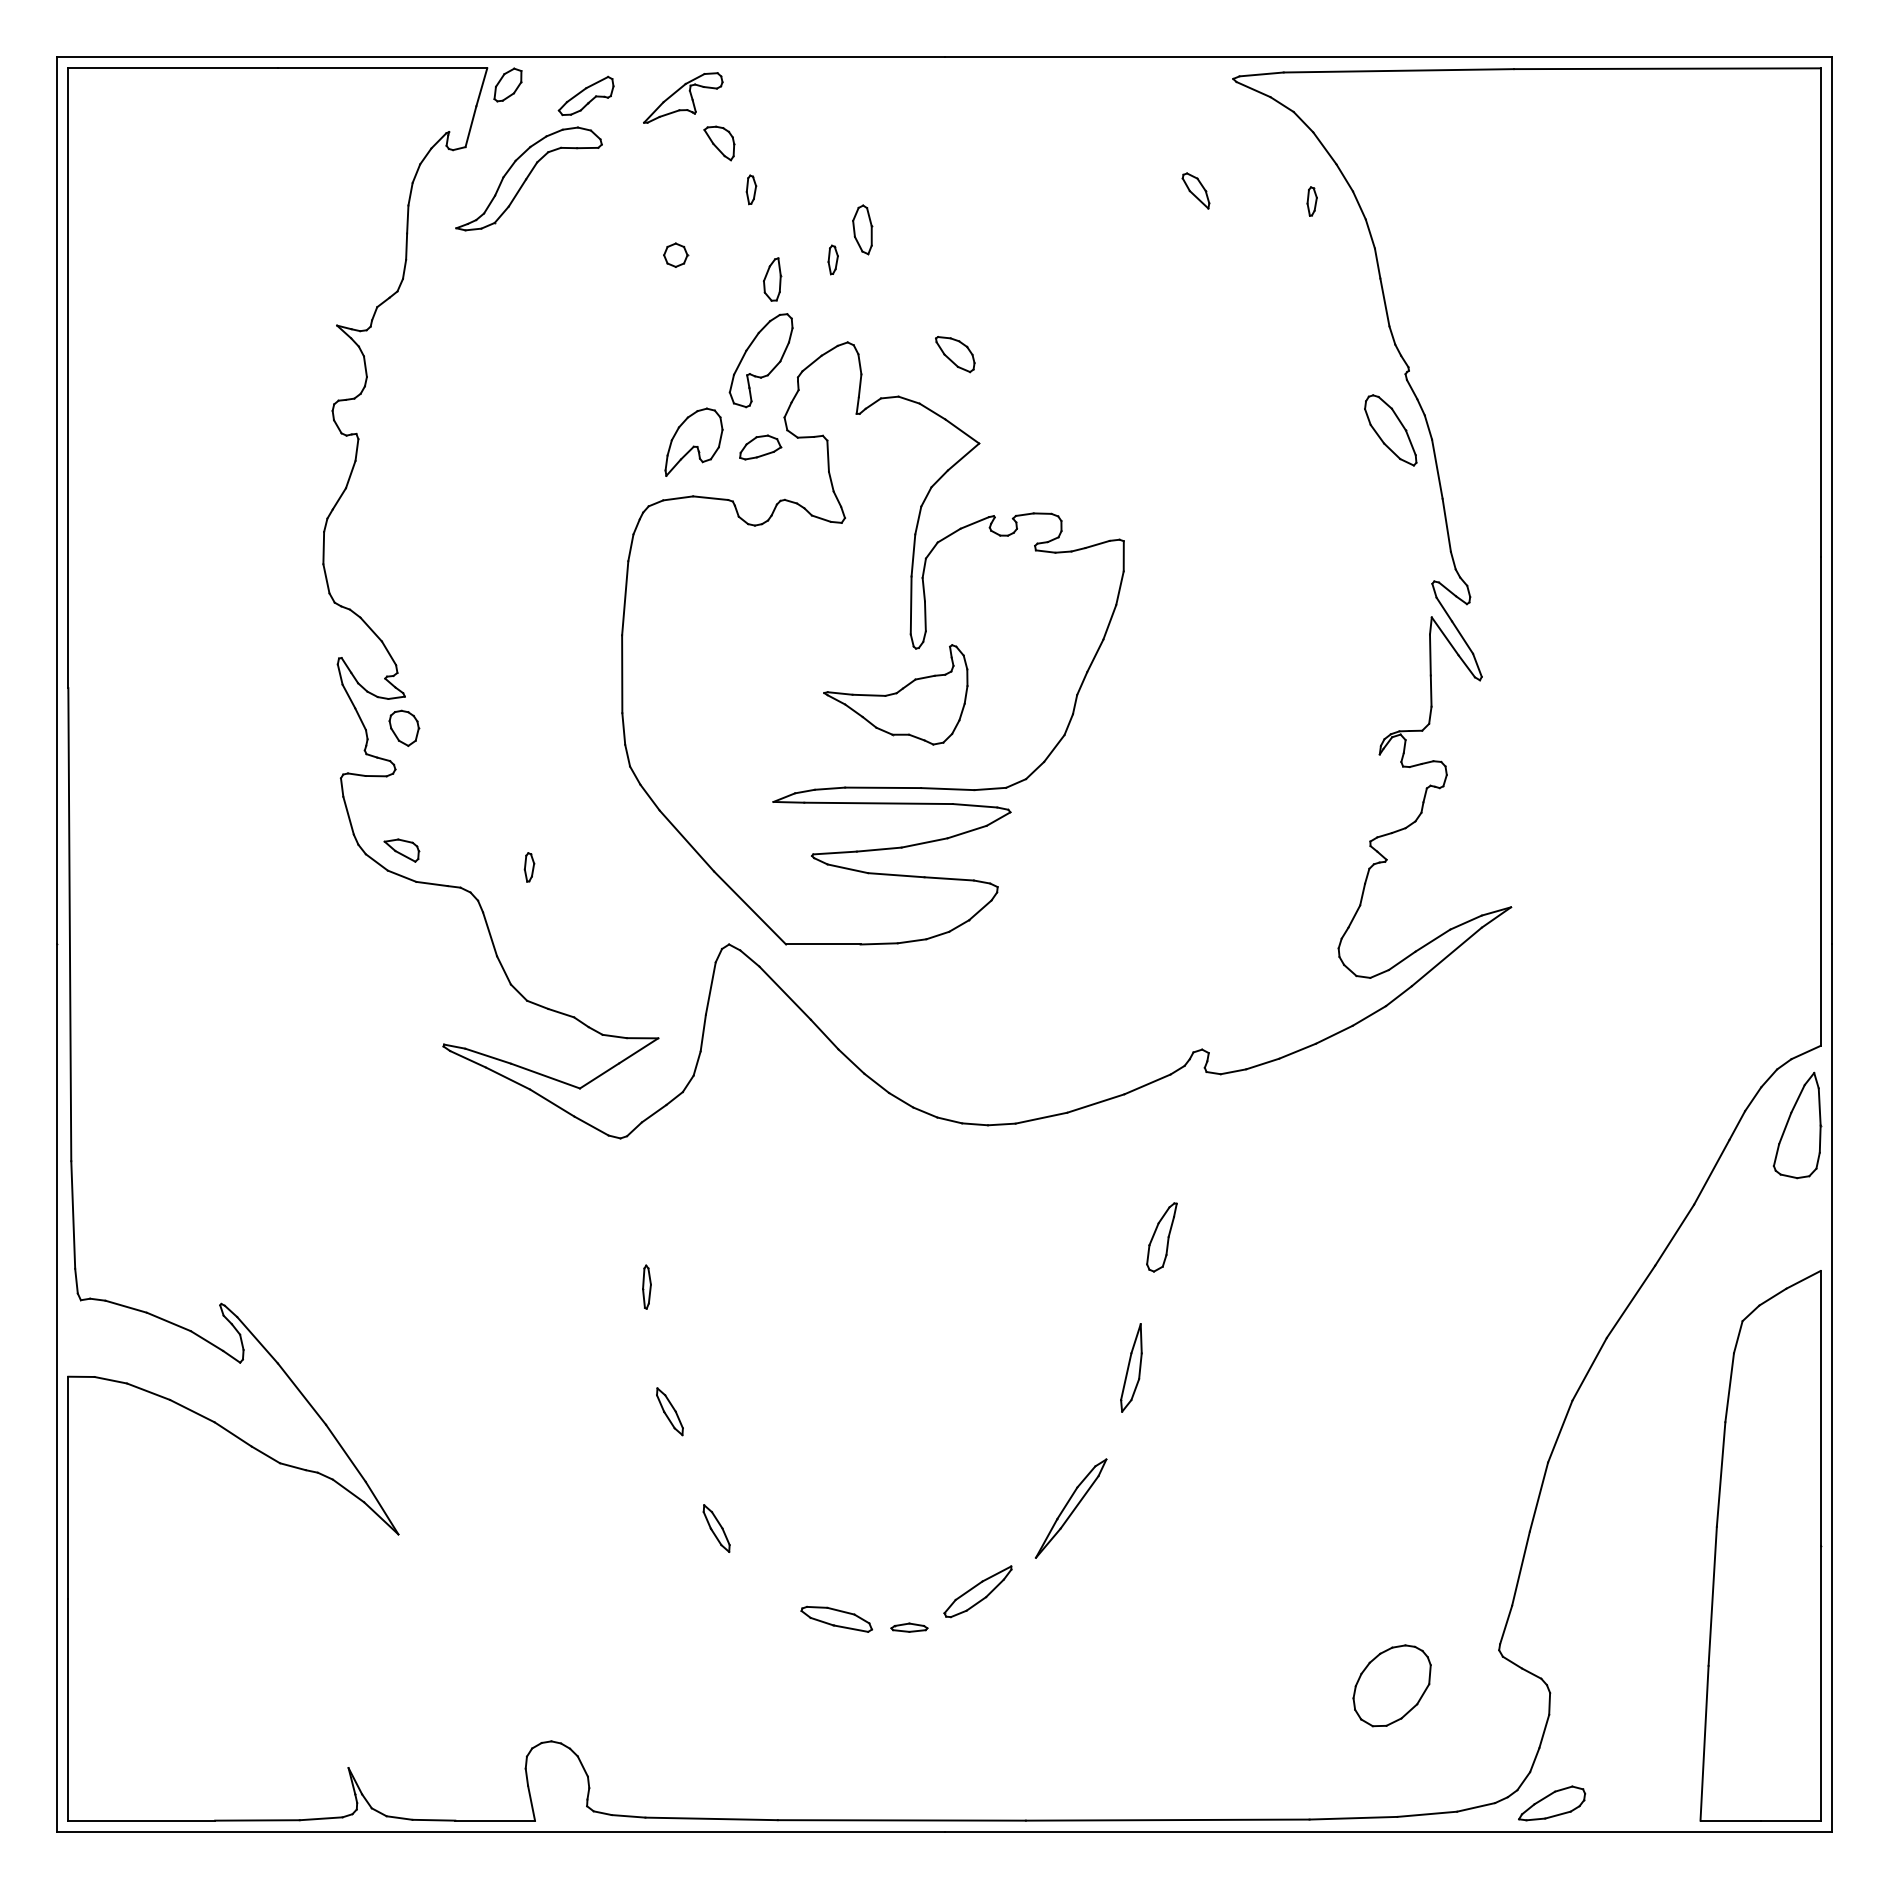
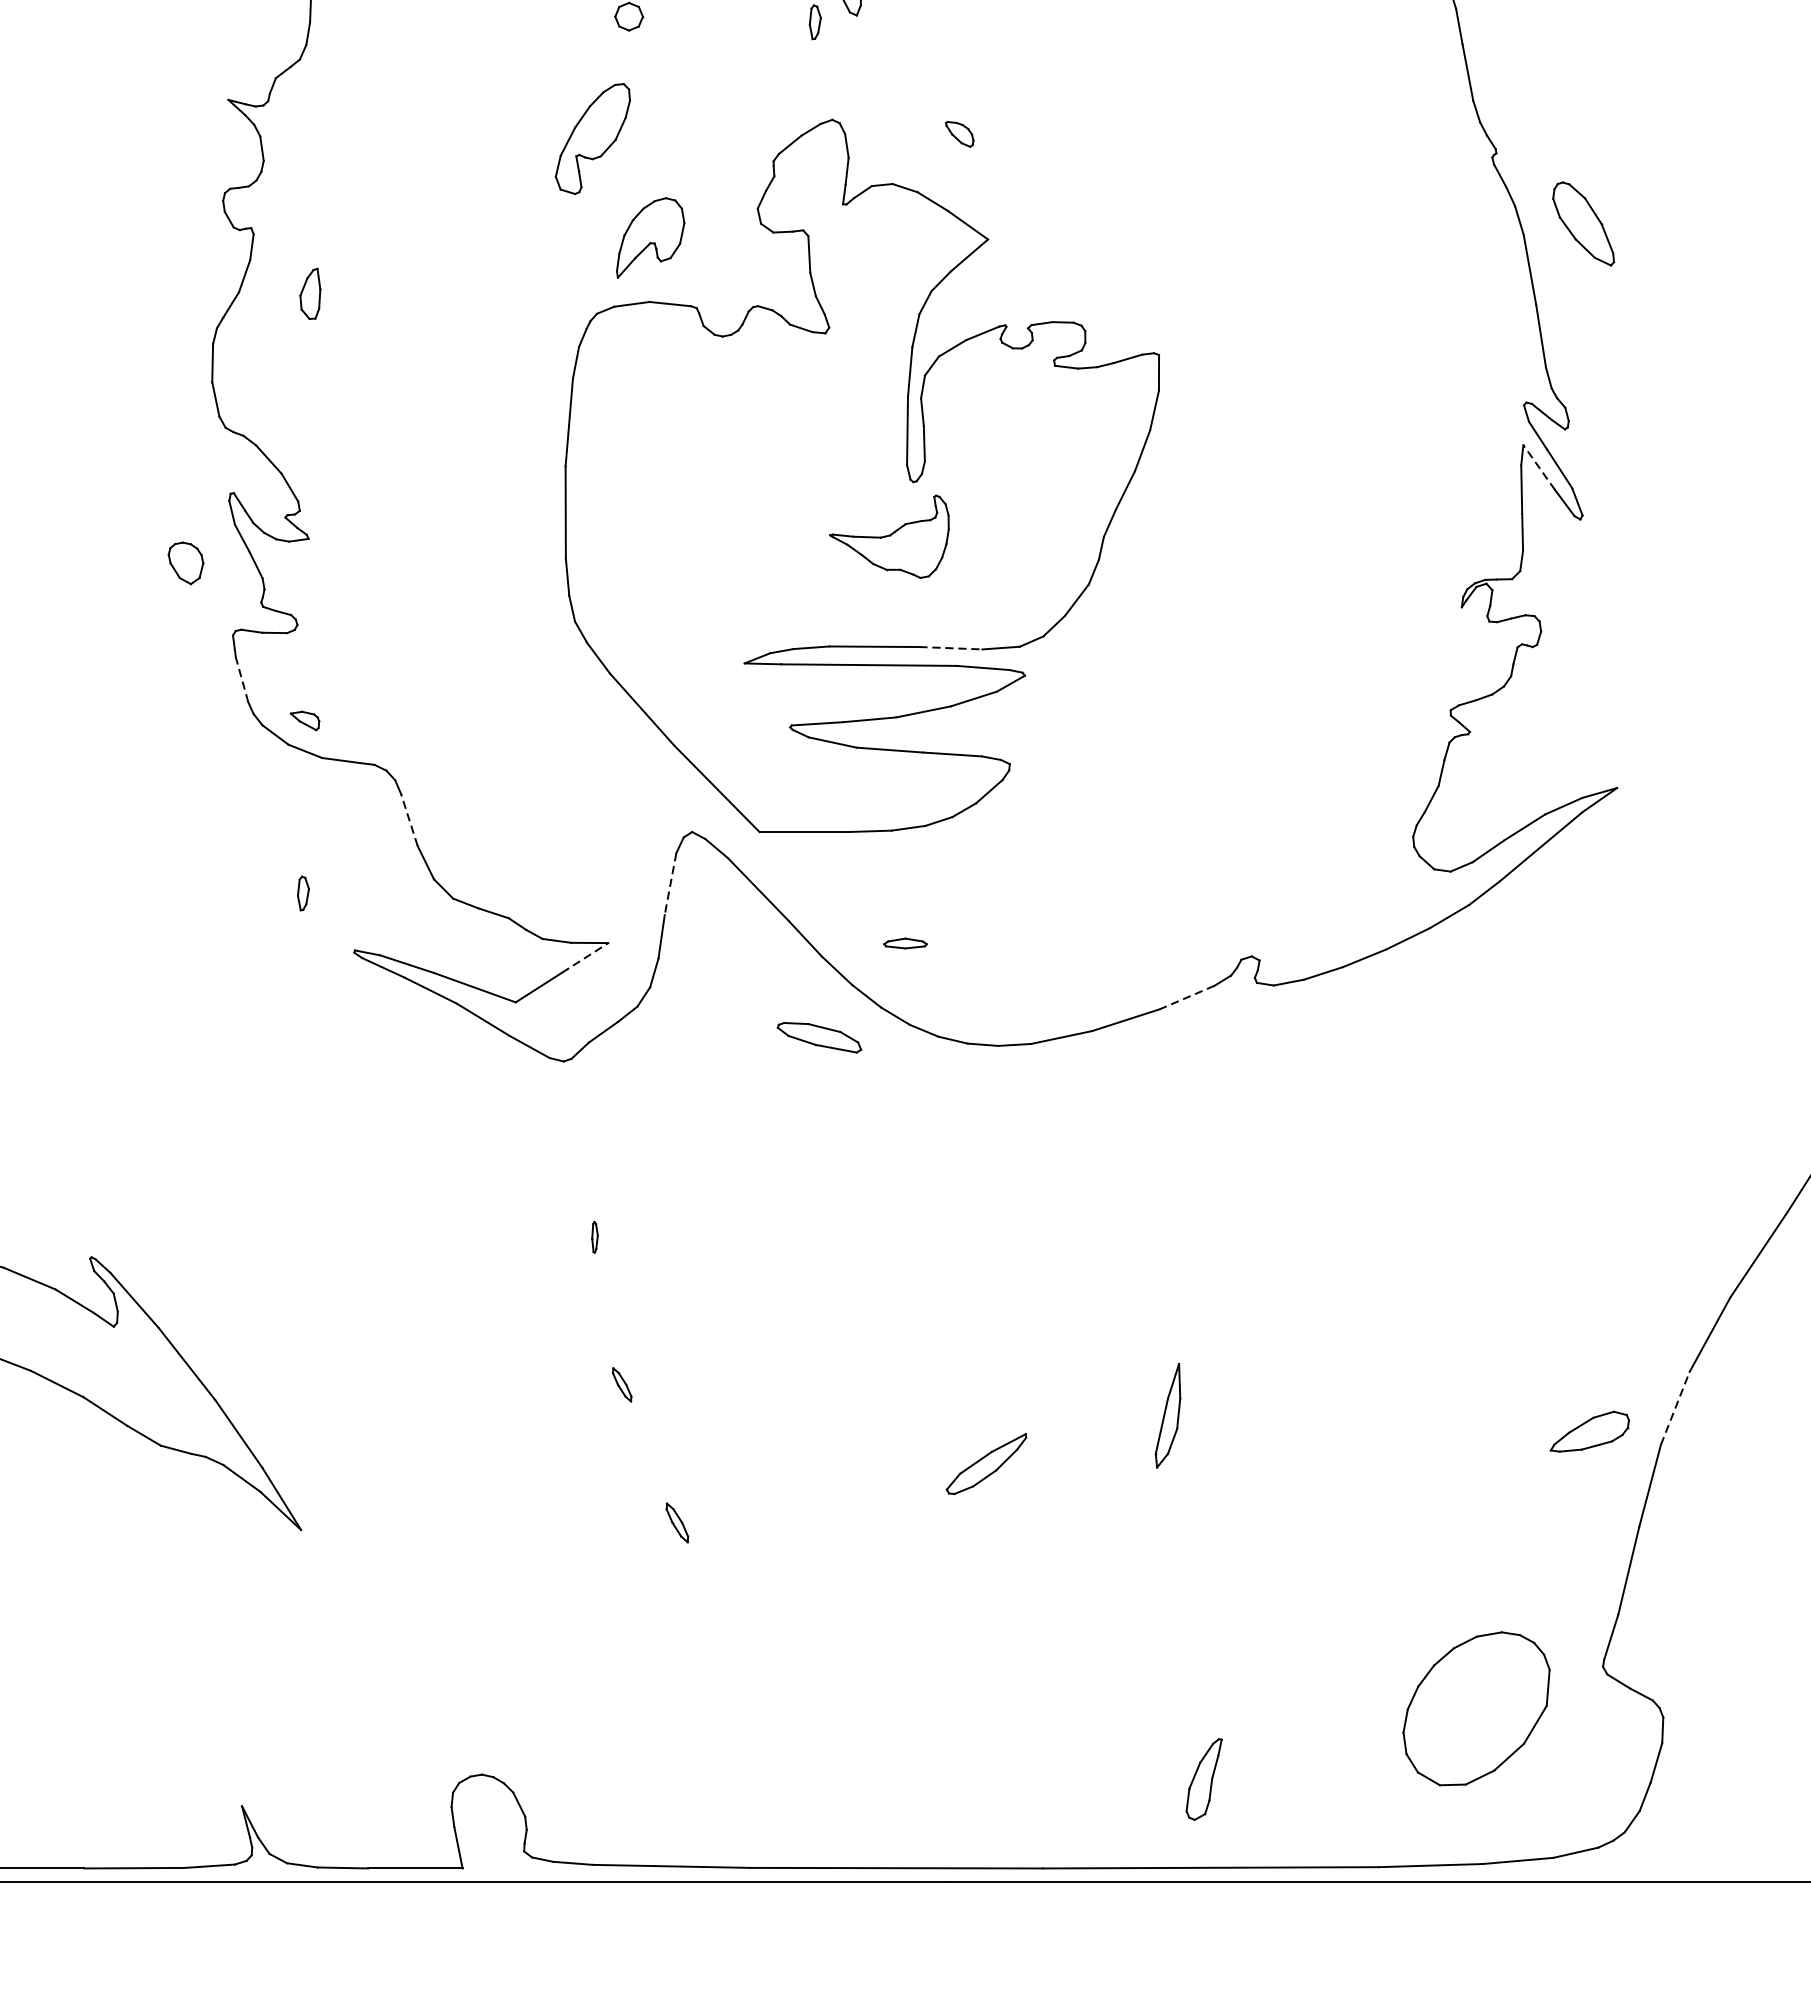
part: (772, 279) -> (310, 293), moved
part: (955, 354) -> (959, 134), size x0.6
part: (760, 360) -> (592, 138), moved
part: (1390, 430) -> (1583, 224), moved
part: (760, 447) -> (729, 244), removed
line: (1444, 635) -> (1538, 466), solid -> dashed
part: (895, 694) -> (888, 536), size x0.7
part: (404, 727) -> (186, 562), moved
line: (947, 789) -> (950, 648), solid -> dashed
line: (348, 815) -> (241, 679), solid -> dashed
part: (401, 850) -> (304, 720), size x0.7
part: (529, 867) -> (303, 893), moved
line: (489, 933) -> (408, 819), solid -> dashed
line: (710, 988) -> (670, 884), solid -> dashed
line: (639, 1050) -> (586, 957), solid -> dashed
line: (1147, 1084) -> (1187, 997), solid -> dashed
part: (1161, 1237) -> (1203, 1779), moved
part: (646, 1286) -> (594, 1236), size x0.6
part: (1131, 1367) -> (1168, 1415), moved
part: (669, 1411) -> (621, 1384), size x0.6
line: (1560, 1431) -> (1675, 1408), solid -> dashed
part: (1070, 1508) -> (1095, 1499), removed
part: (716, 1528) -> (677, 1522), size x0.7
part: (977, 1591) -> (985, 1463), moved
part: (836, 1618) -> (819, 1036), moved
part: (909, 1627) -> (905, 943), moved
part: (1391, 1685) -> (1475, 1708), size x1.6
part: (1552, 1803) -> (1590, 1431), moved

